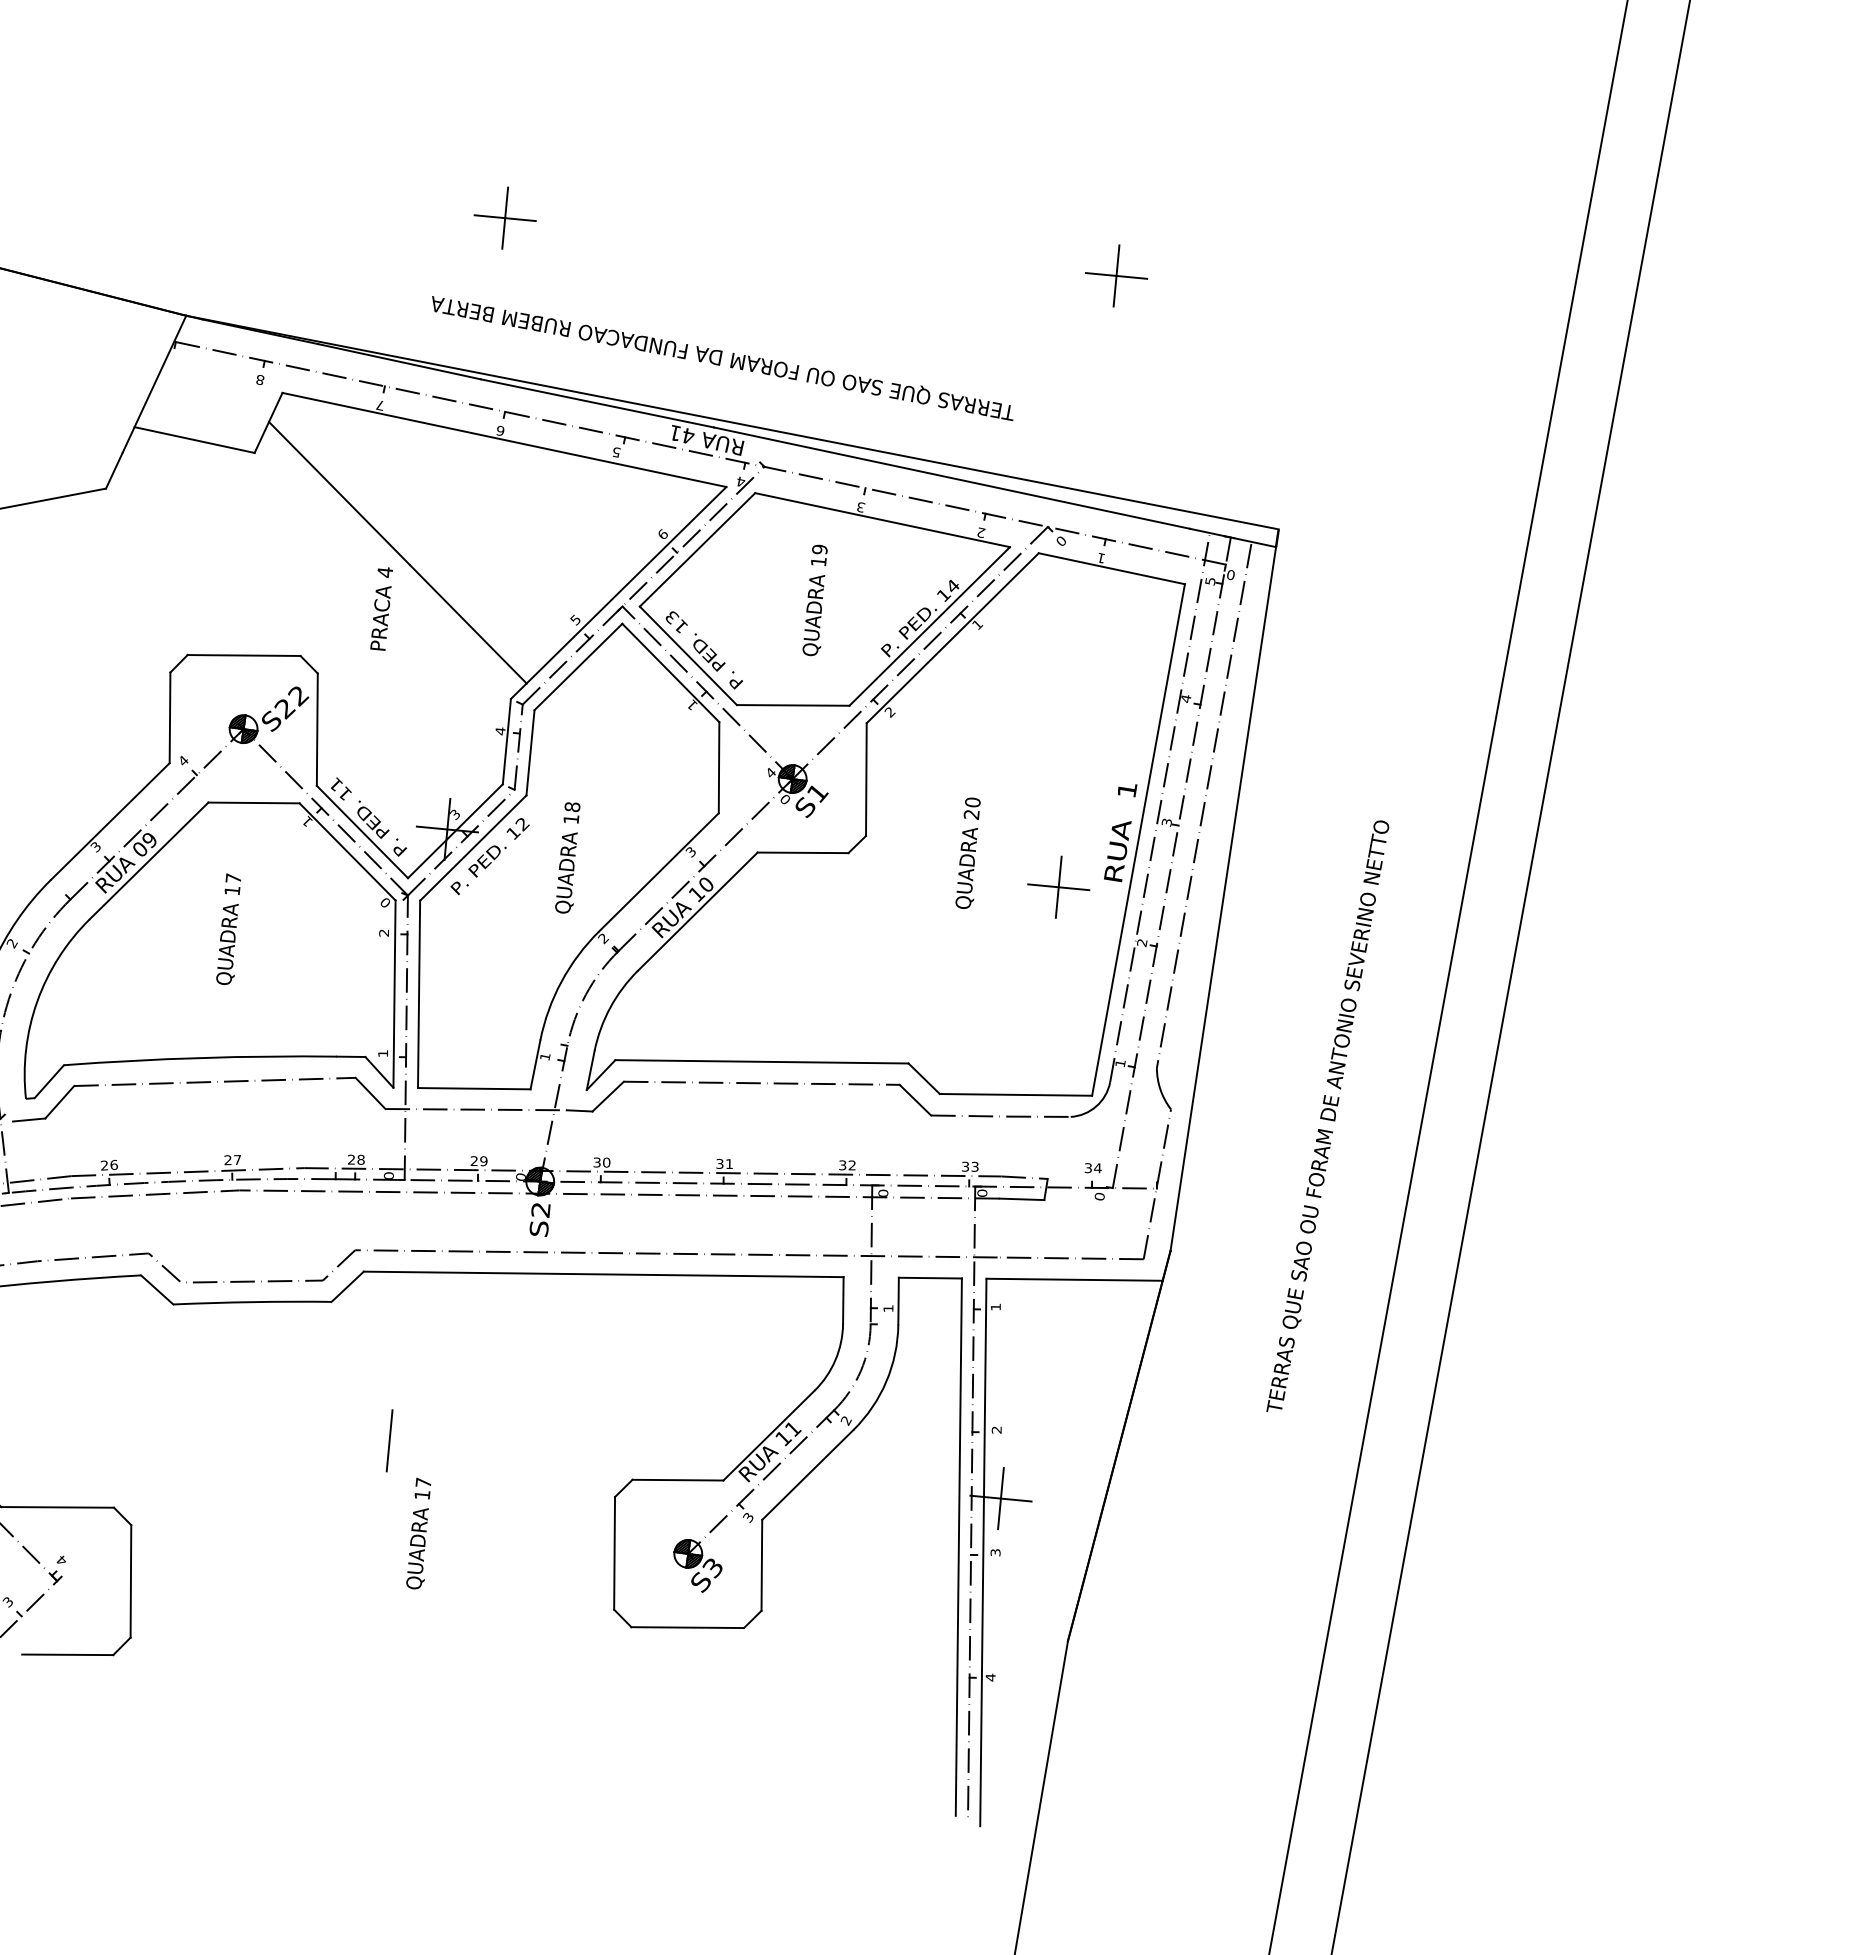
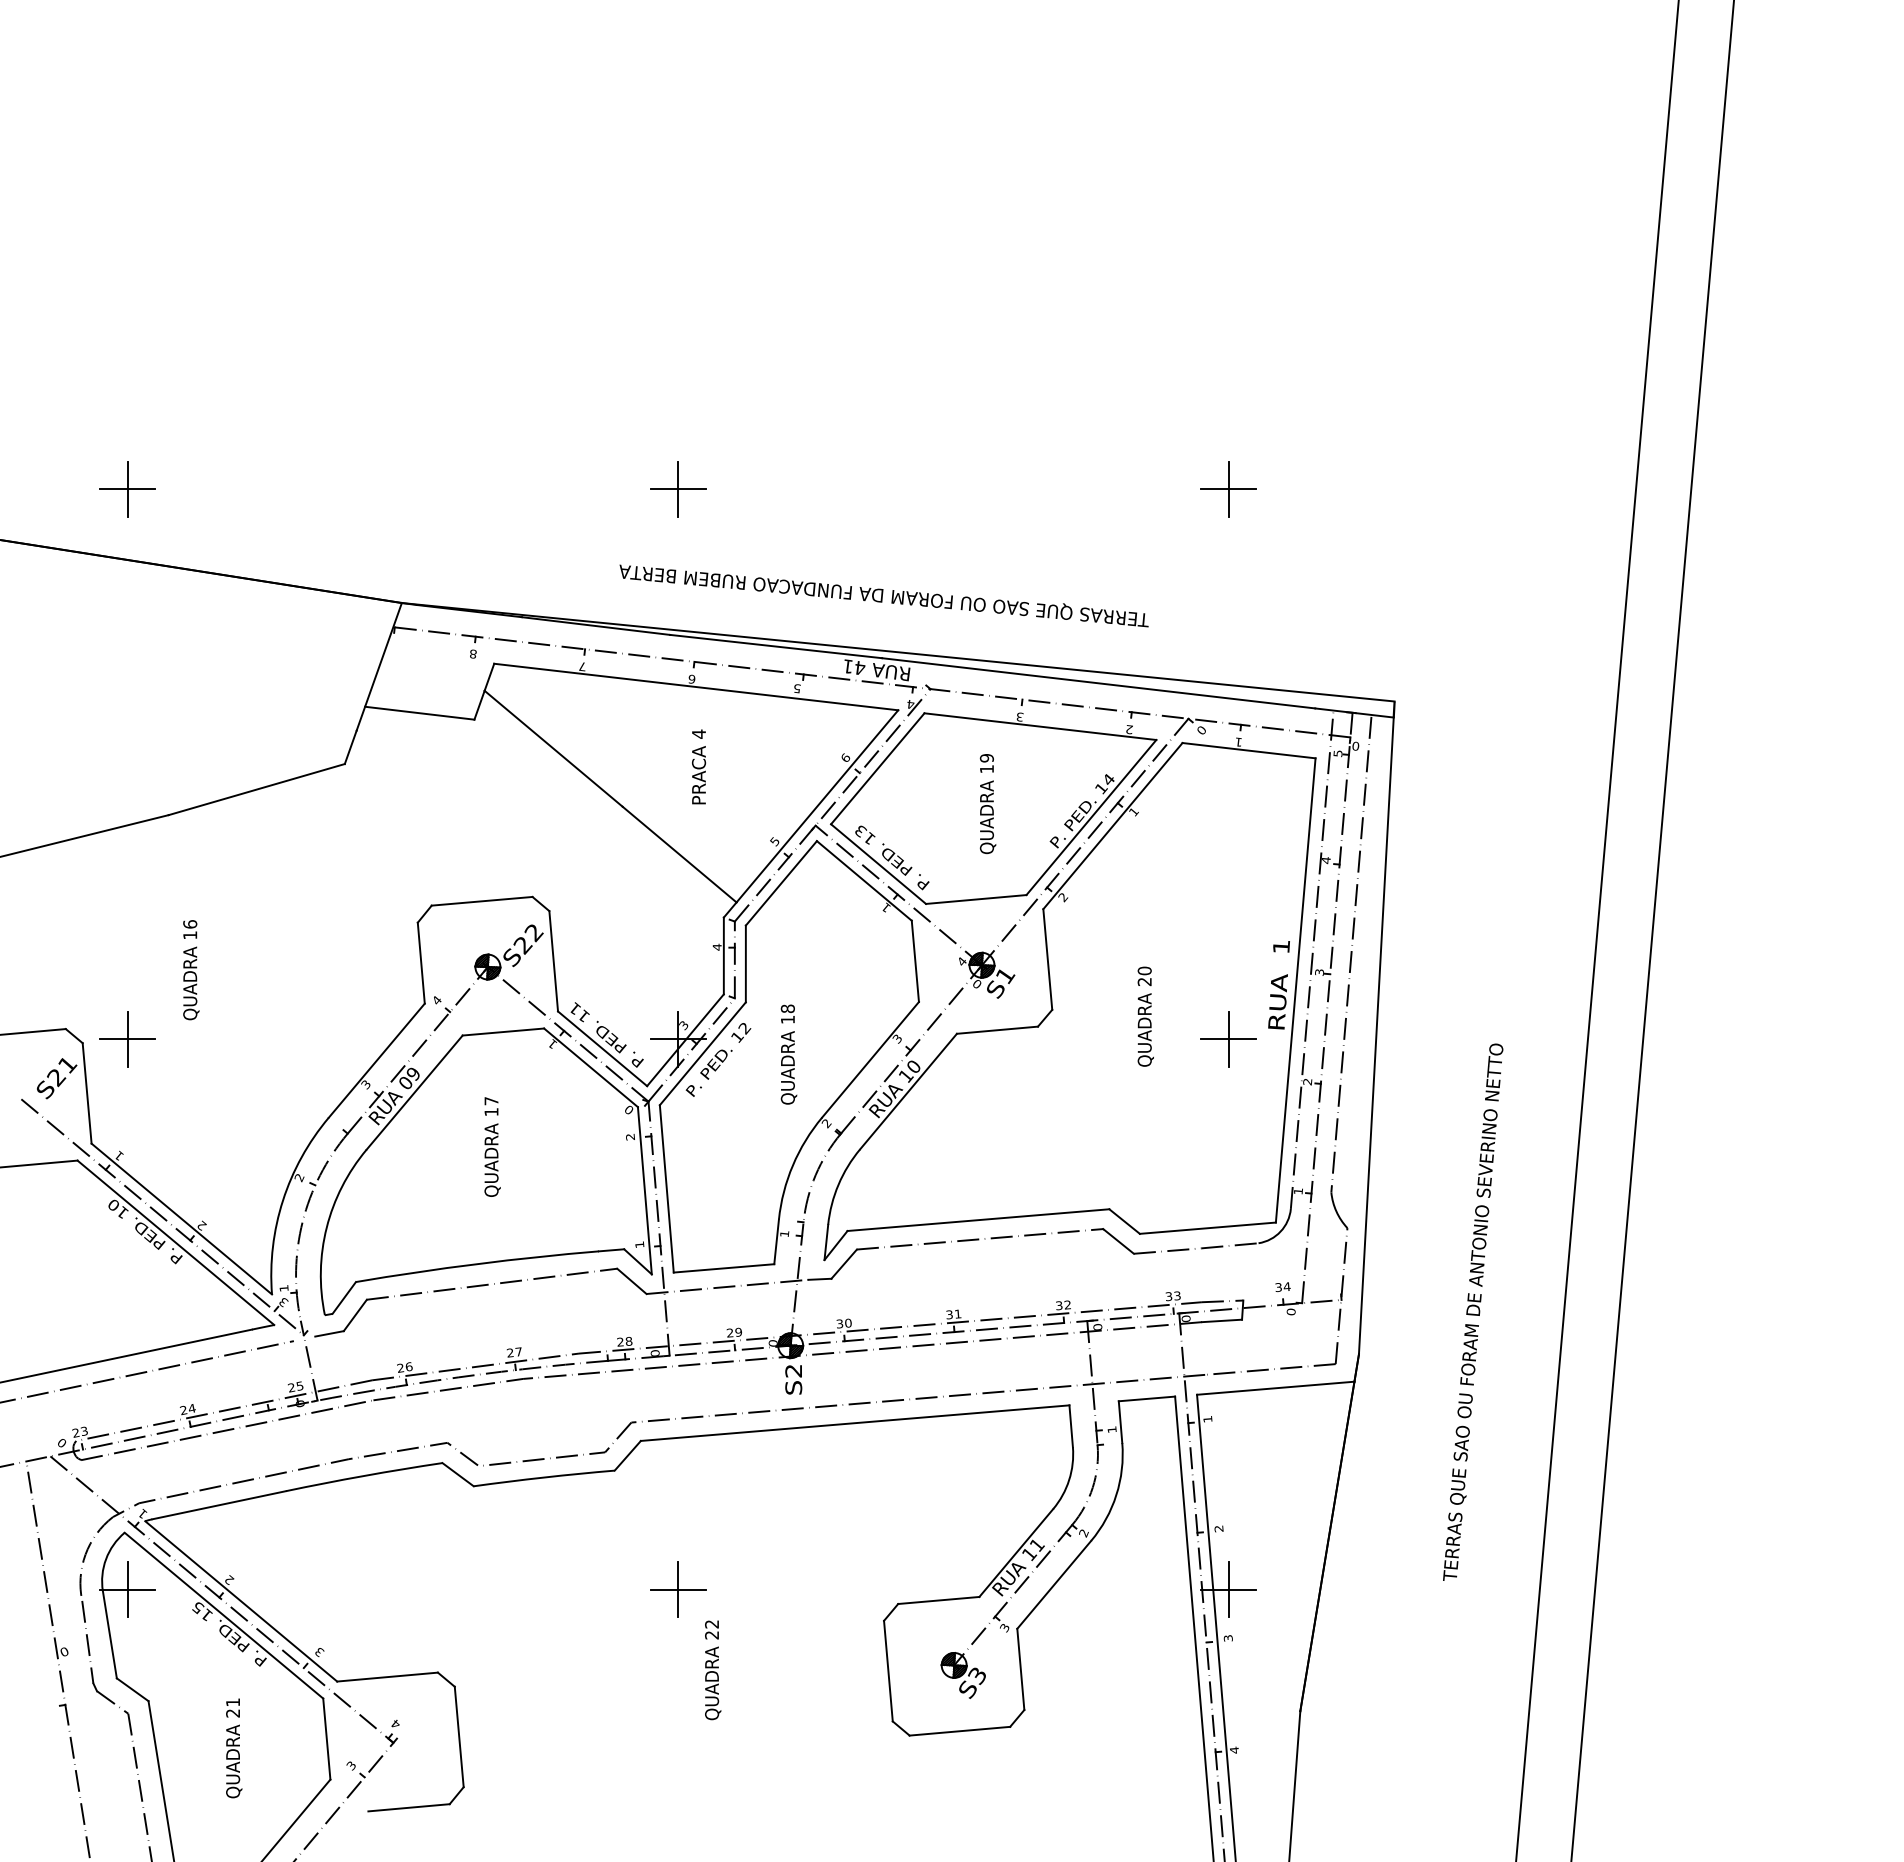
text: (381, 608) -> (698, 766), moved
text: (1328, 1115) -> (1473, 1311), moved
line: (388, 1440) -> (677, 1589), added
text: (422, 1488) -> (711, 1629), 17 -> 22

